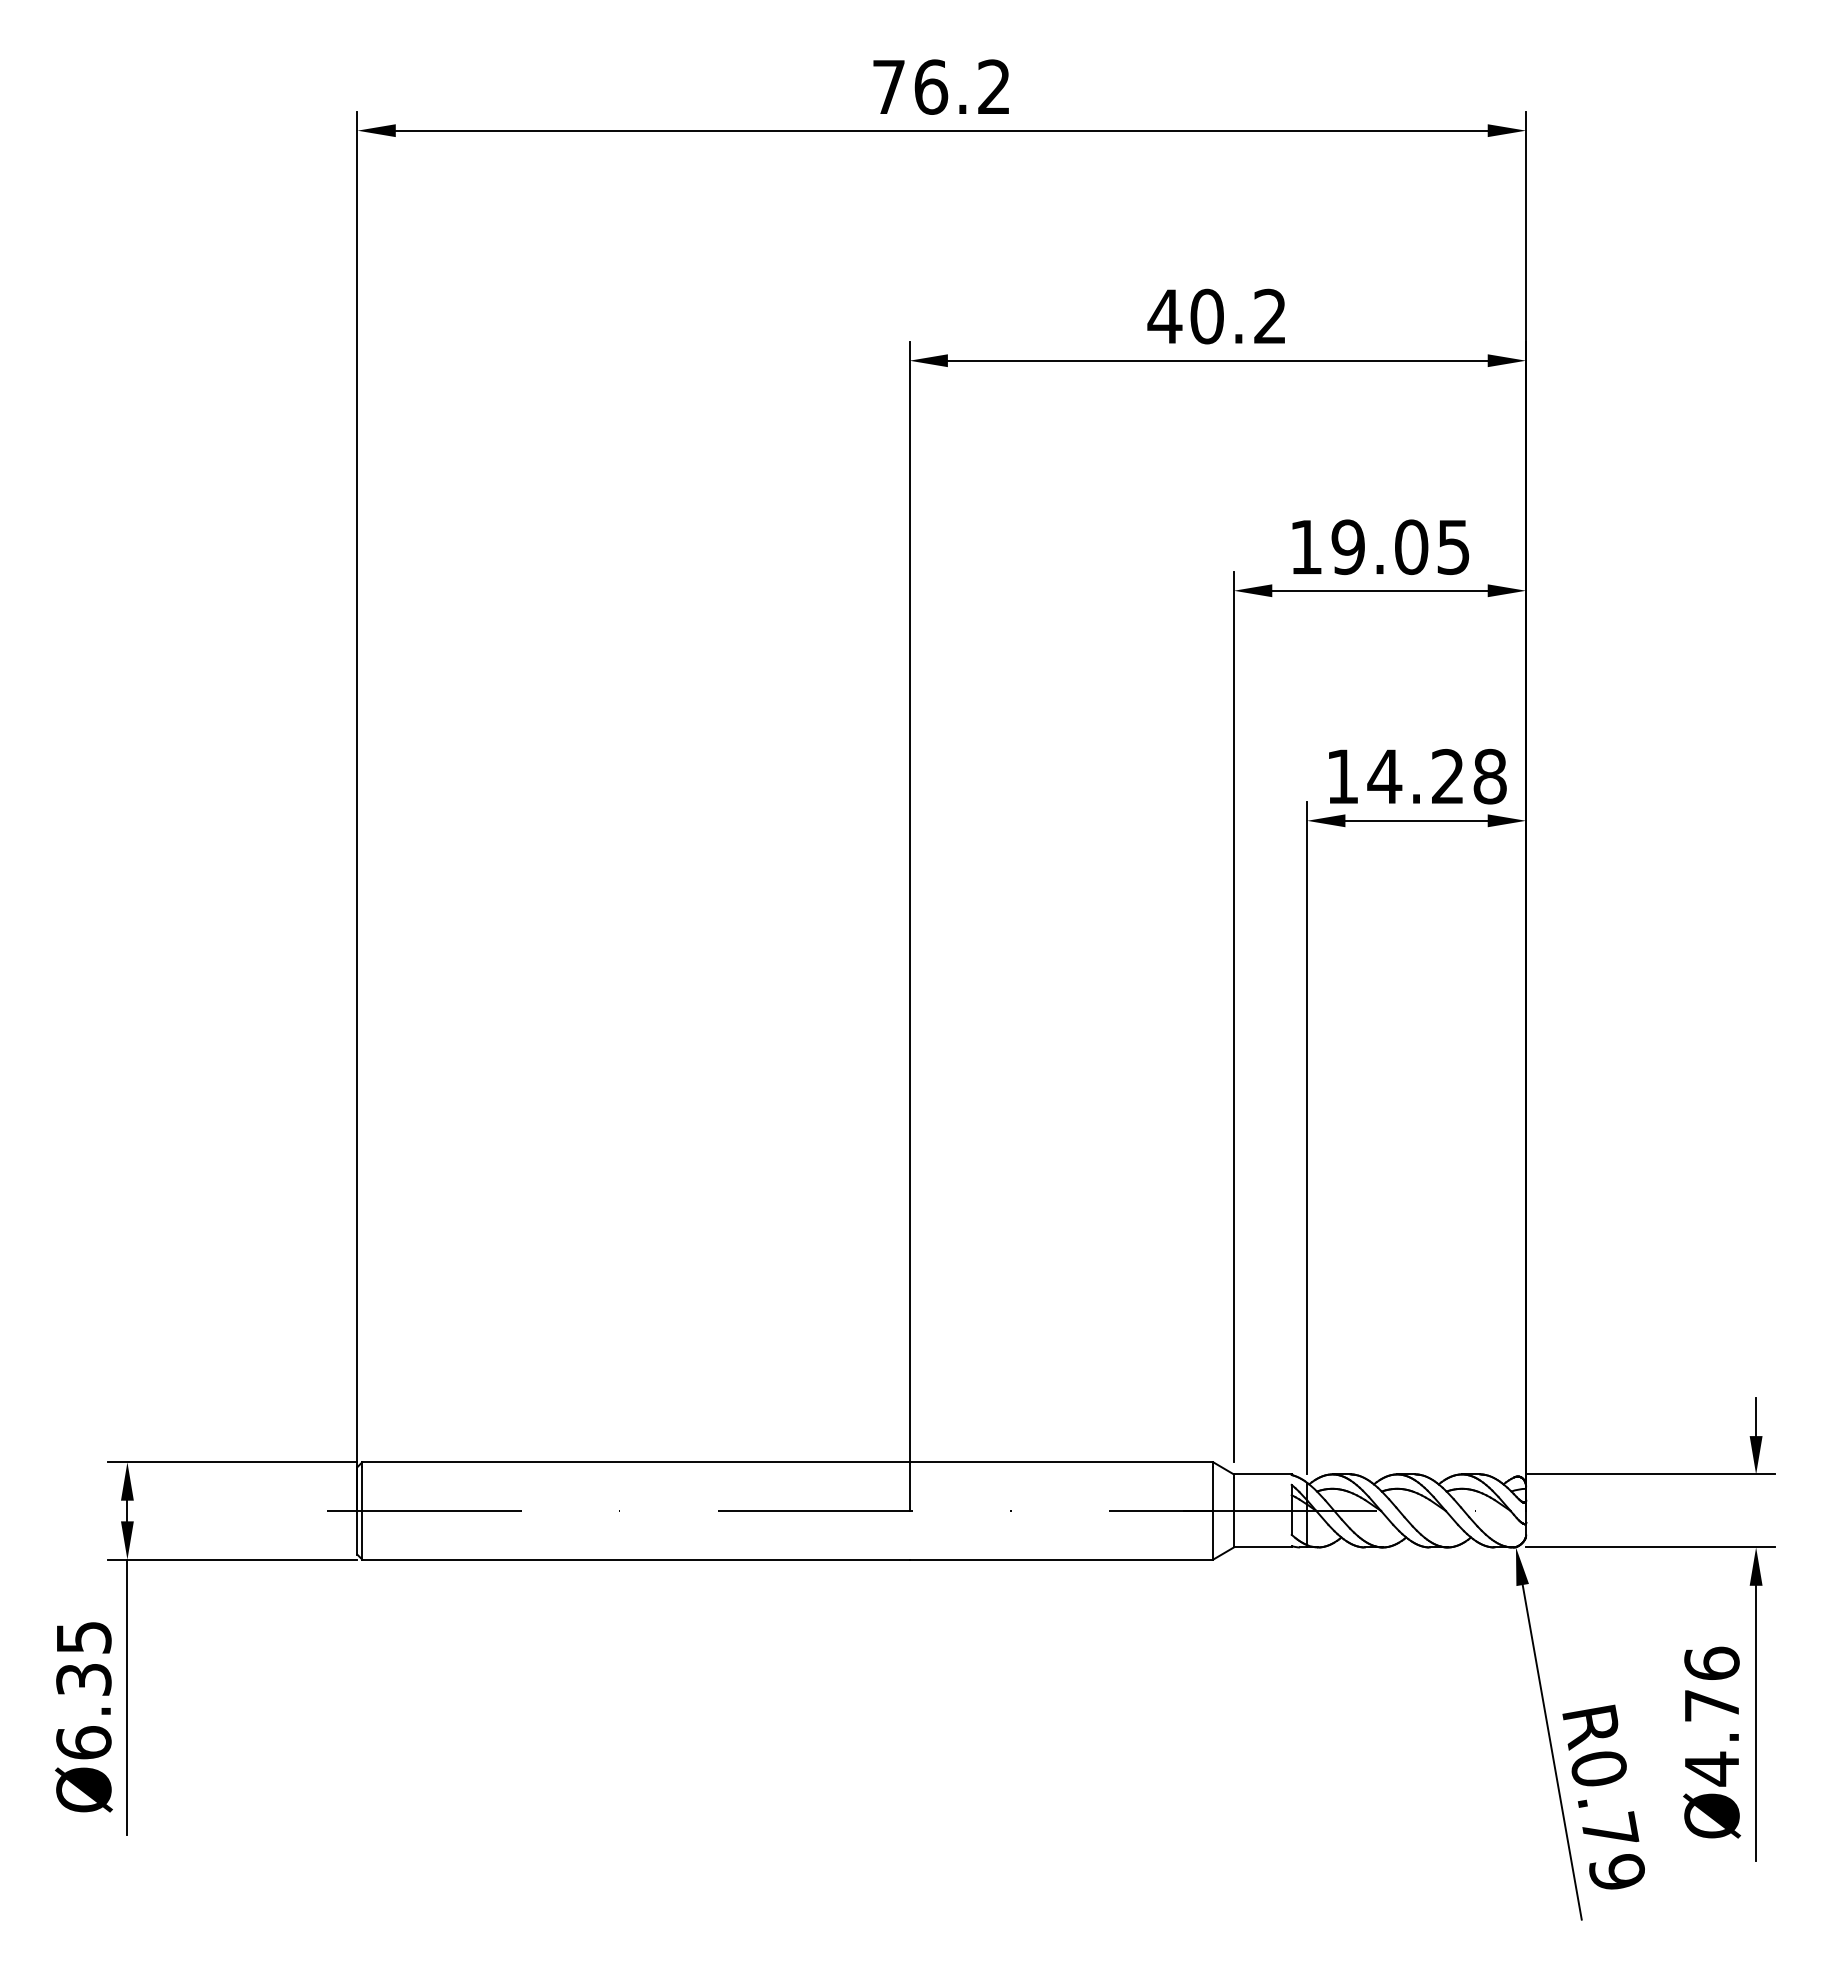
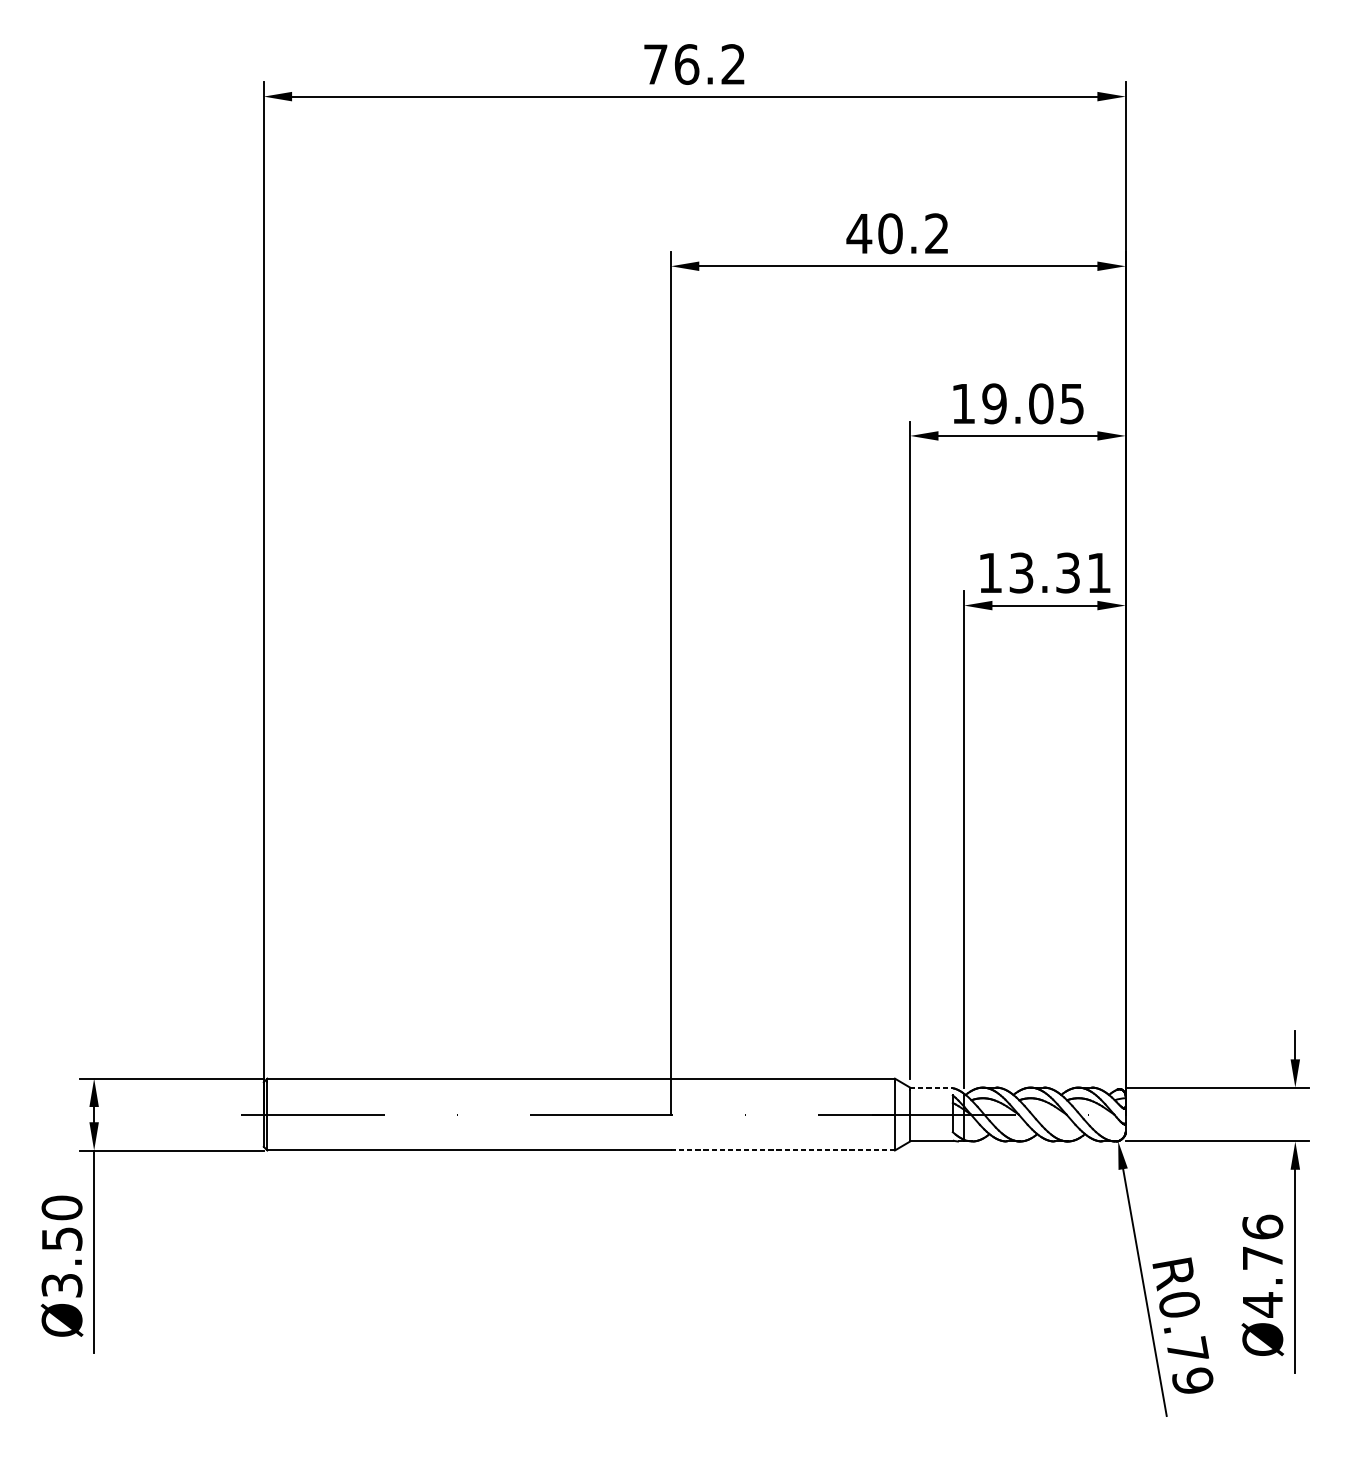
text: (1436, 776) -> (1059, 572), 14.28 -> 13.31
line: (1262, 1474) -> (931, 1087), solid -> dashed
line: (1061, 1559) -> (783, 1150), solid -> dashed
text: (83, 1690) -> (61, 1246), Ø6.35 -> Ø3.50

